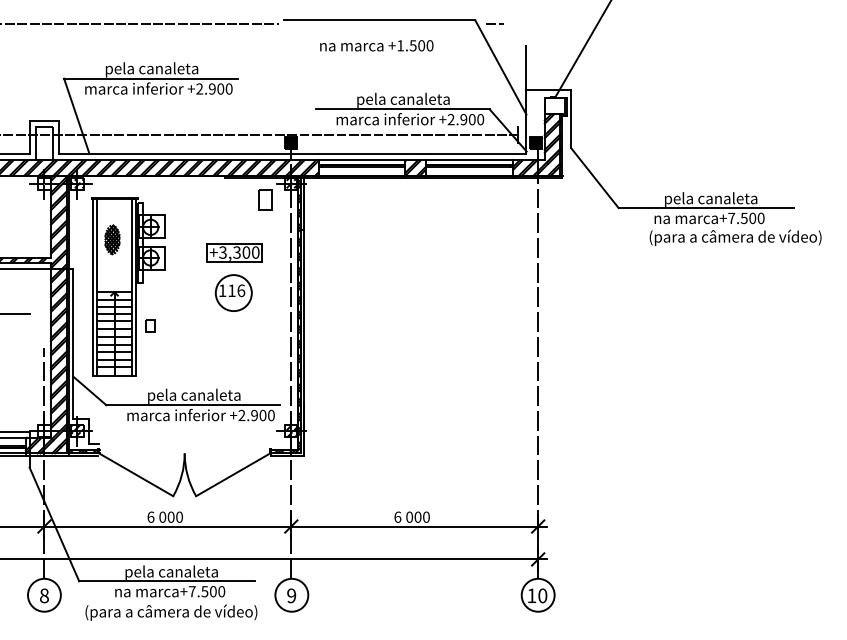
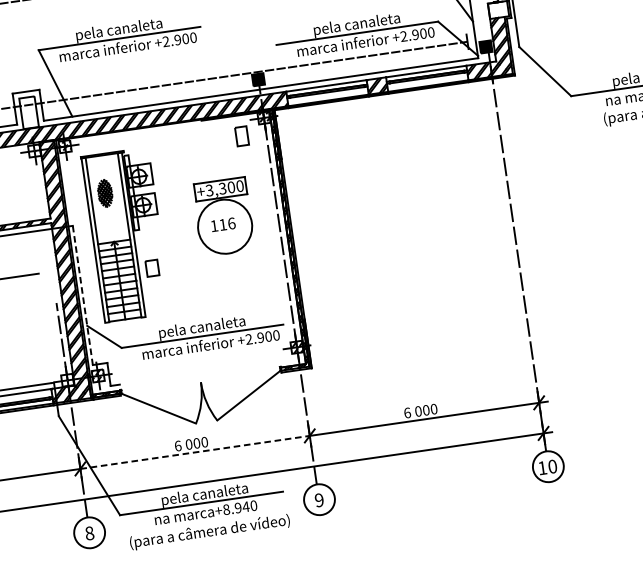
circle: (233, 293) -> (224, 227), size x1.6
part: (150, 325) -> (152, 267), size x1.4
line: (73, 343) -> (82, 295), solid -> dashed
line: (168, 526) -> (195, 452), solid -> dashed
text: (202, 591) -> (235, 508), marca+7.500 -> marca+8.940

